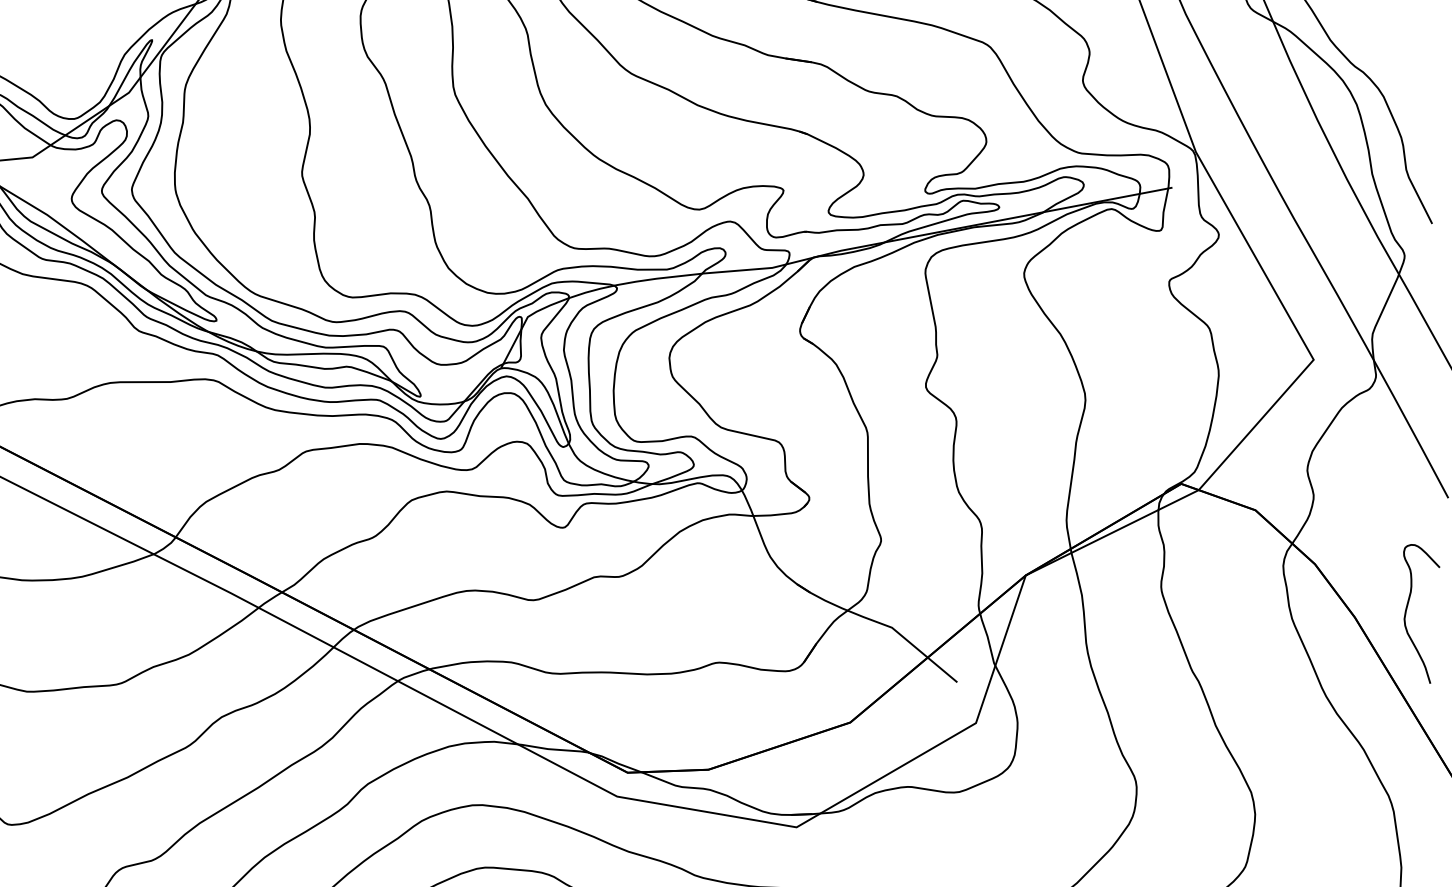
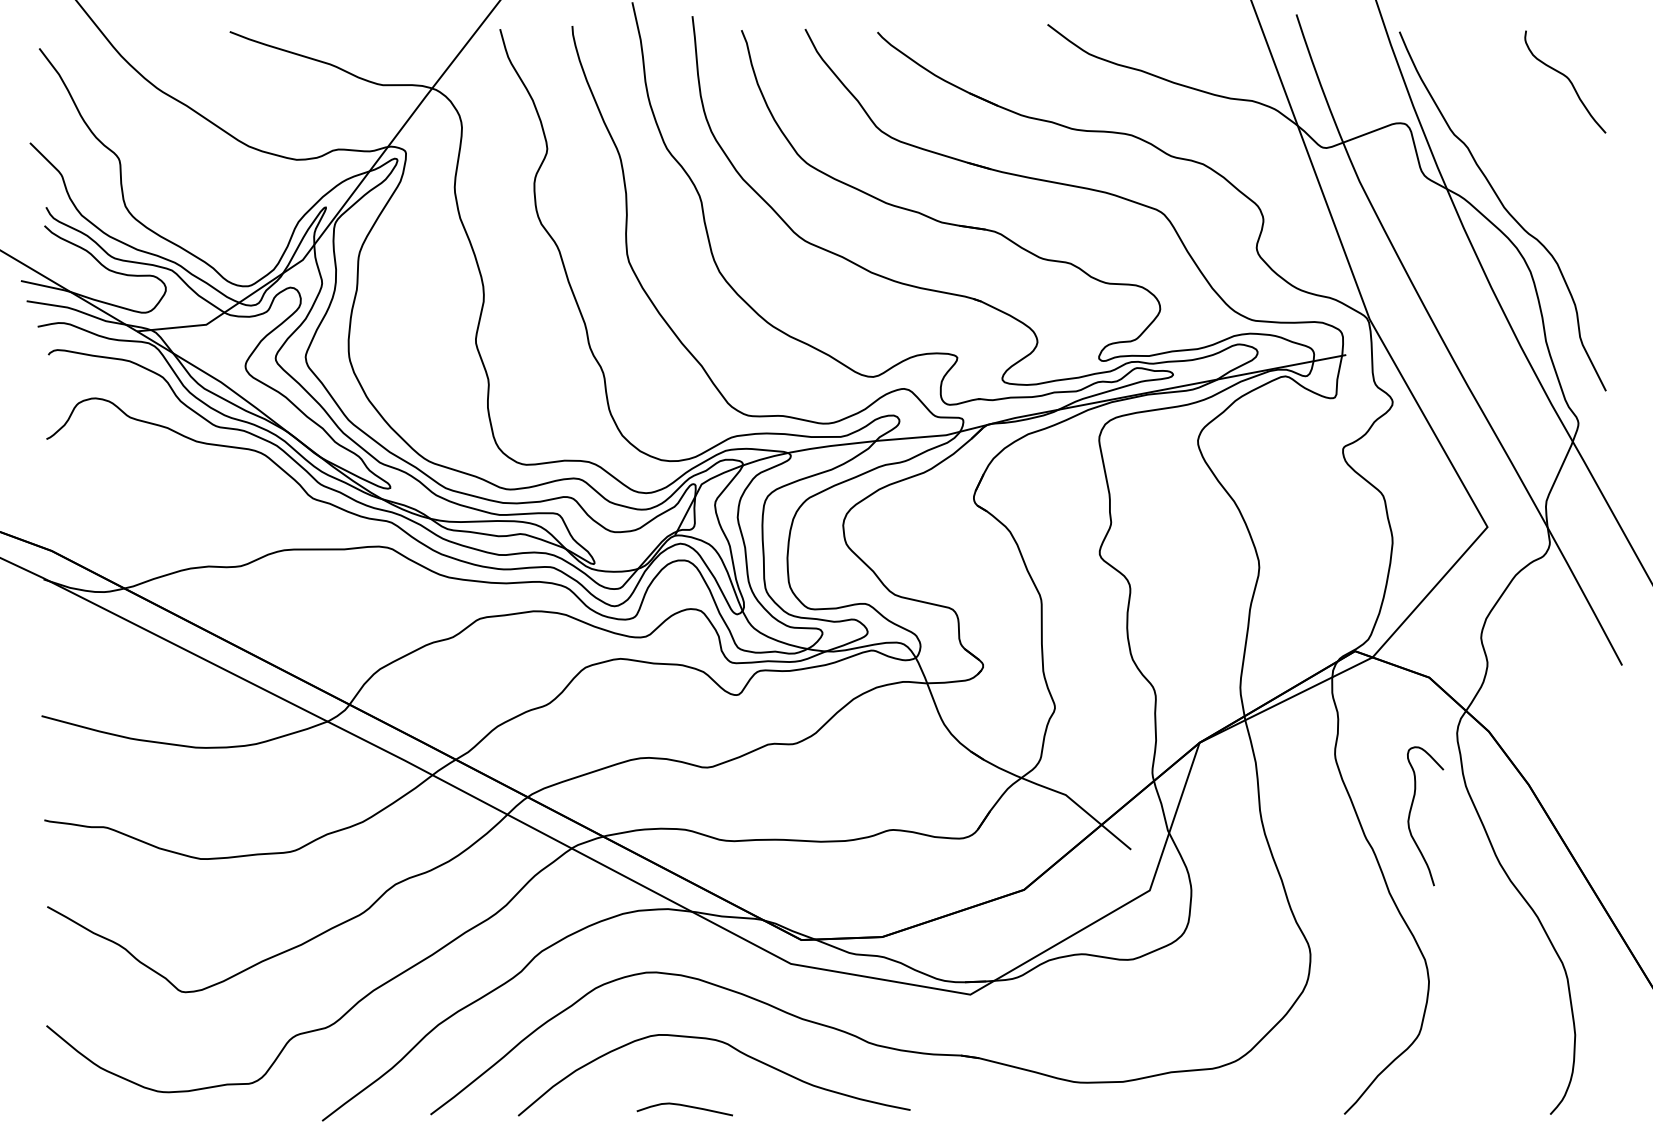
curve: (1407, 609) -> (1411, 811), moved

